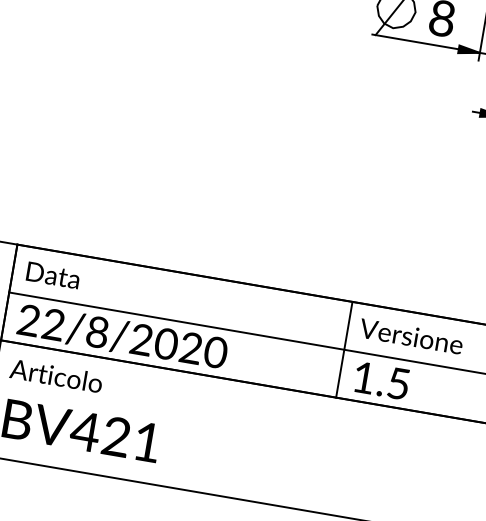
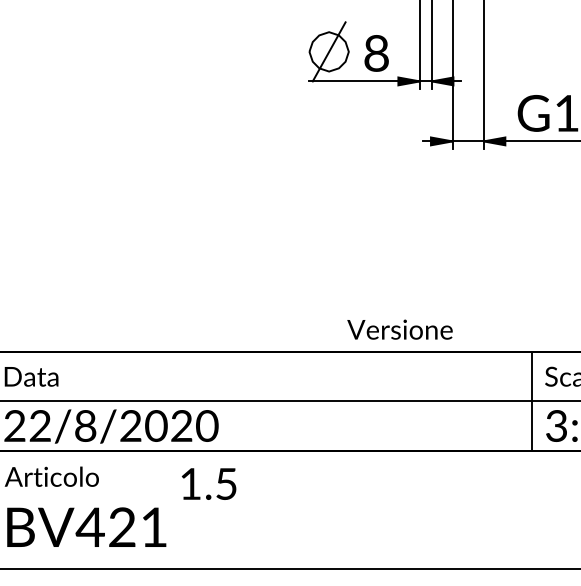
text: (410, 336) -> (399, 329), moved
line: (344, 349) -> (335, 401), removed
text: (381, 380) -> (208, 483), moved

